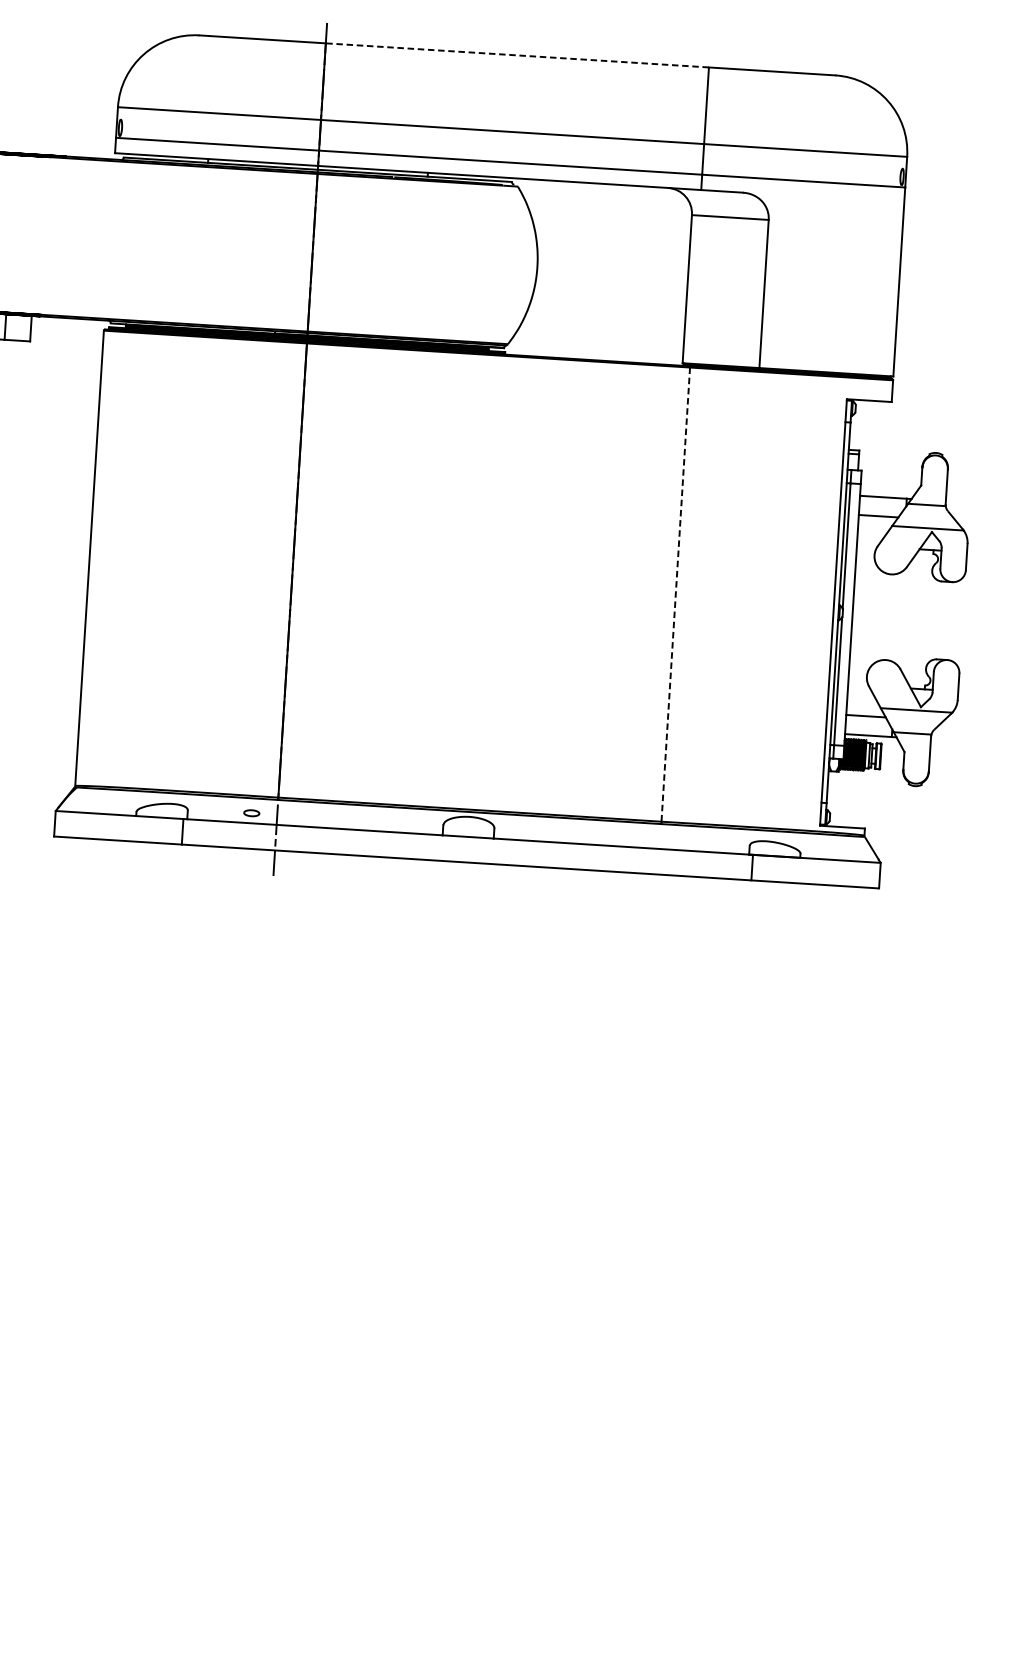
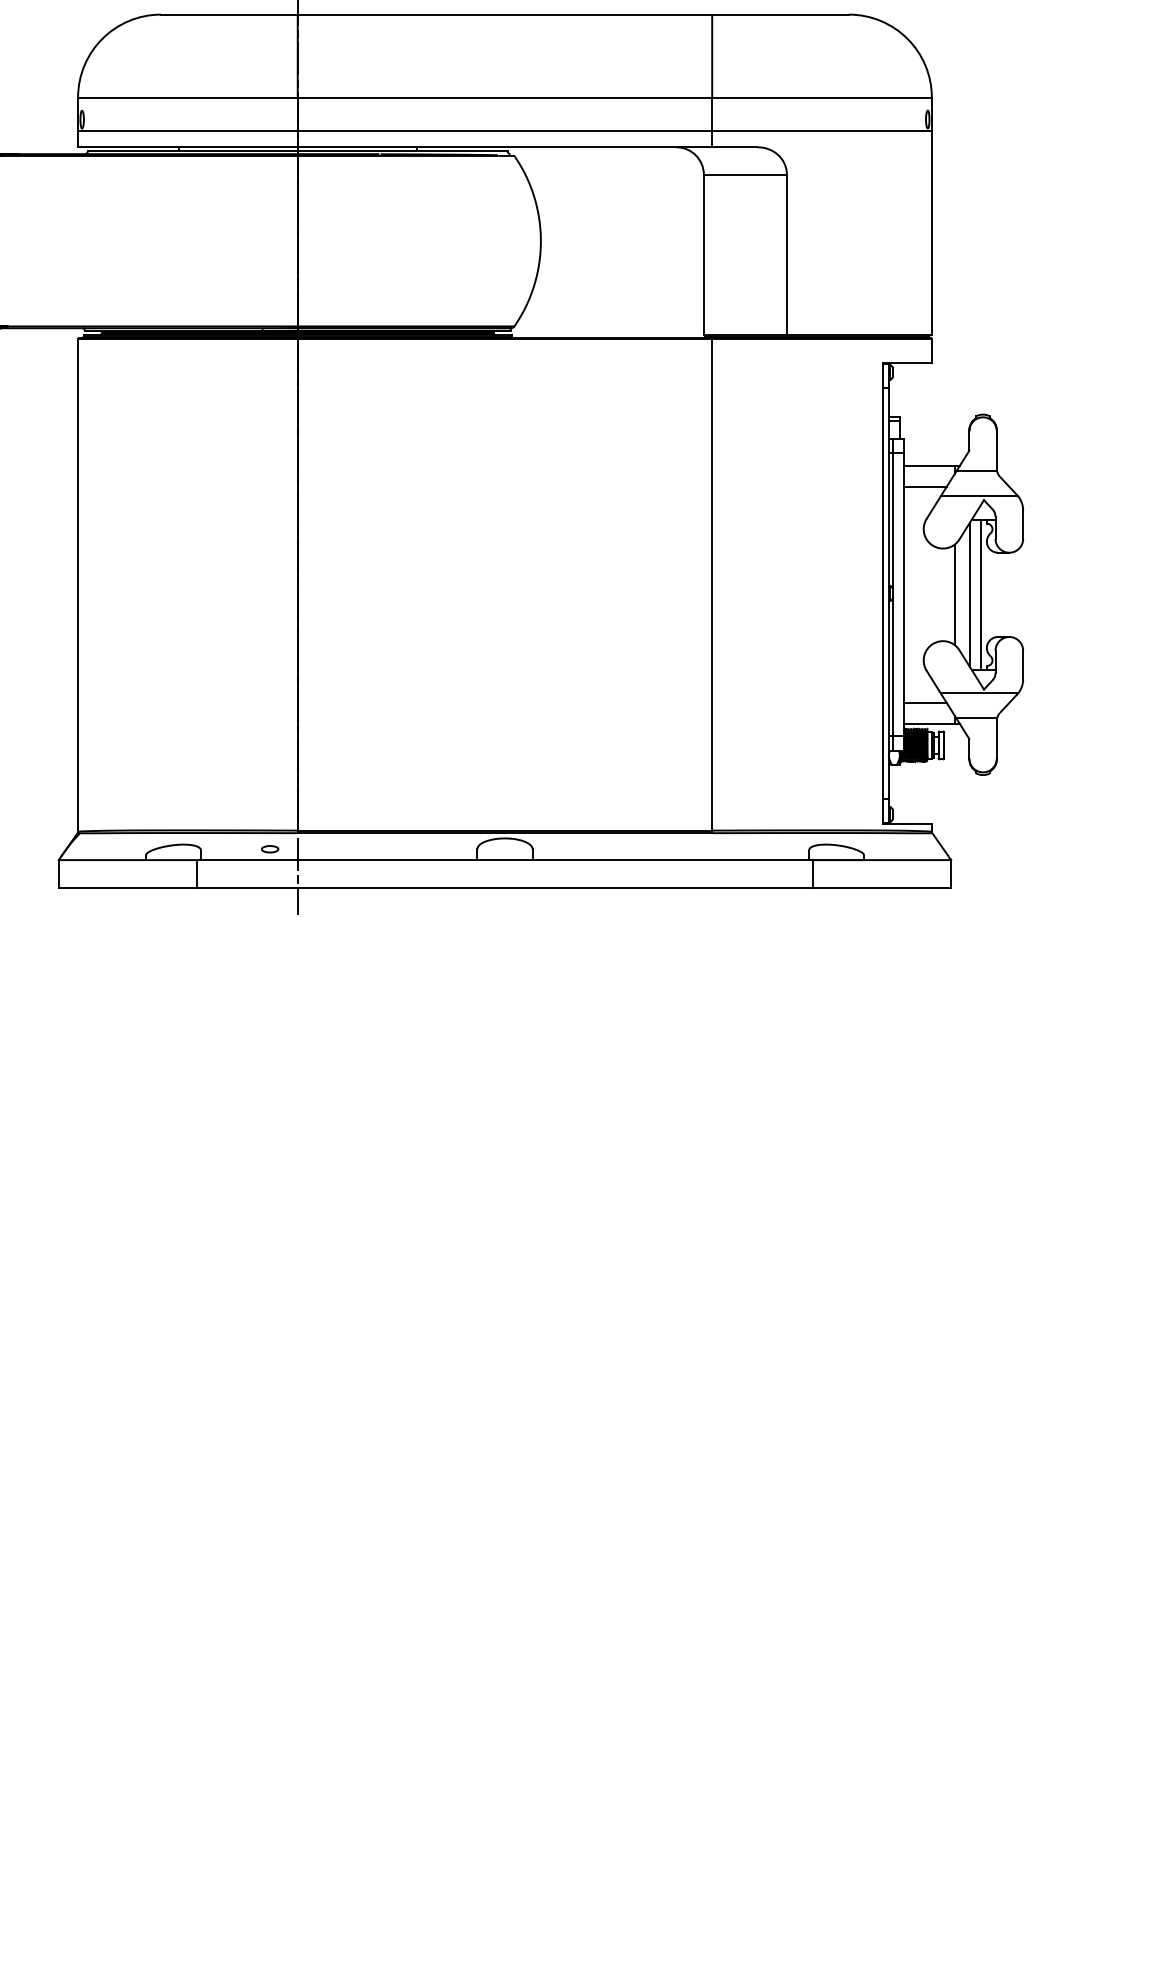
line: (516, 55) -> (504, 14), dashed -> solid
line: (676, 594) -> (712, 584), dashed -> solid
line: (899, 617) -> (954, 594), added
line: (913, 618) -> (969, 594), added
line: (924, 619) -> (981, 594), added

